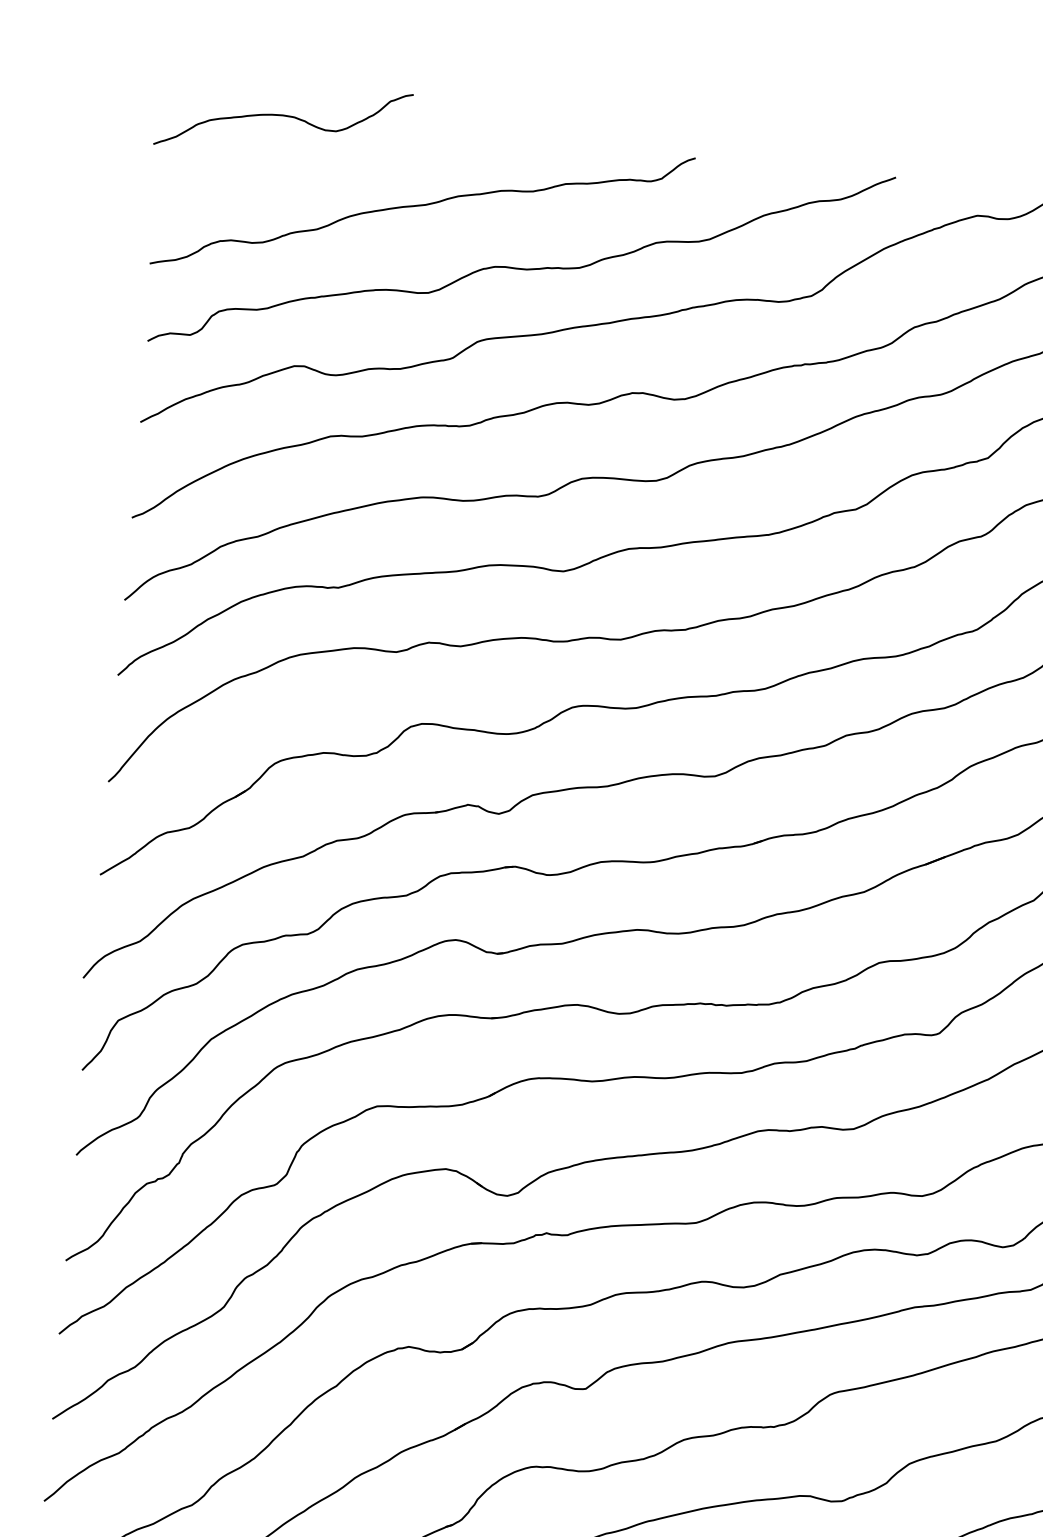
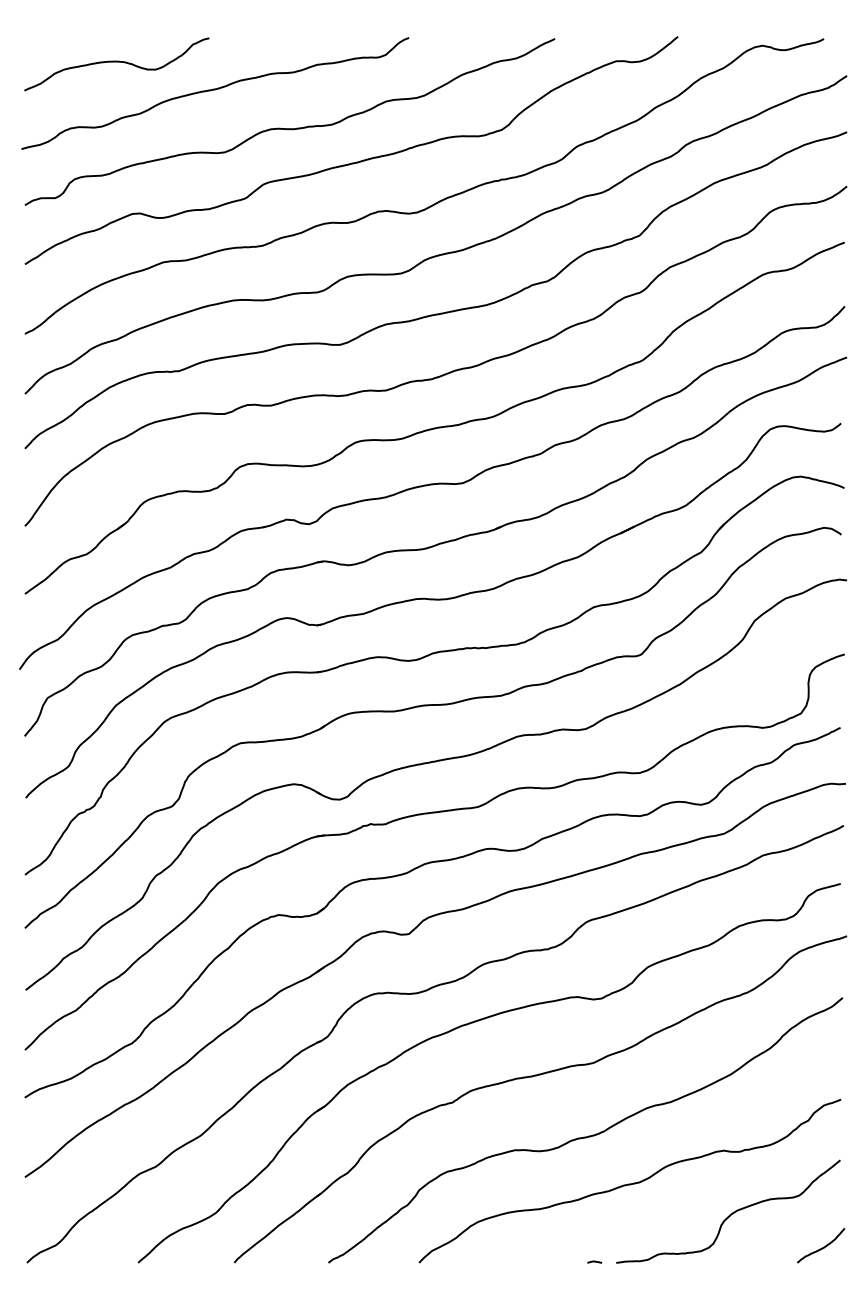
curve: (283, 116) -> (116, 62), moved

